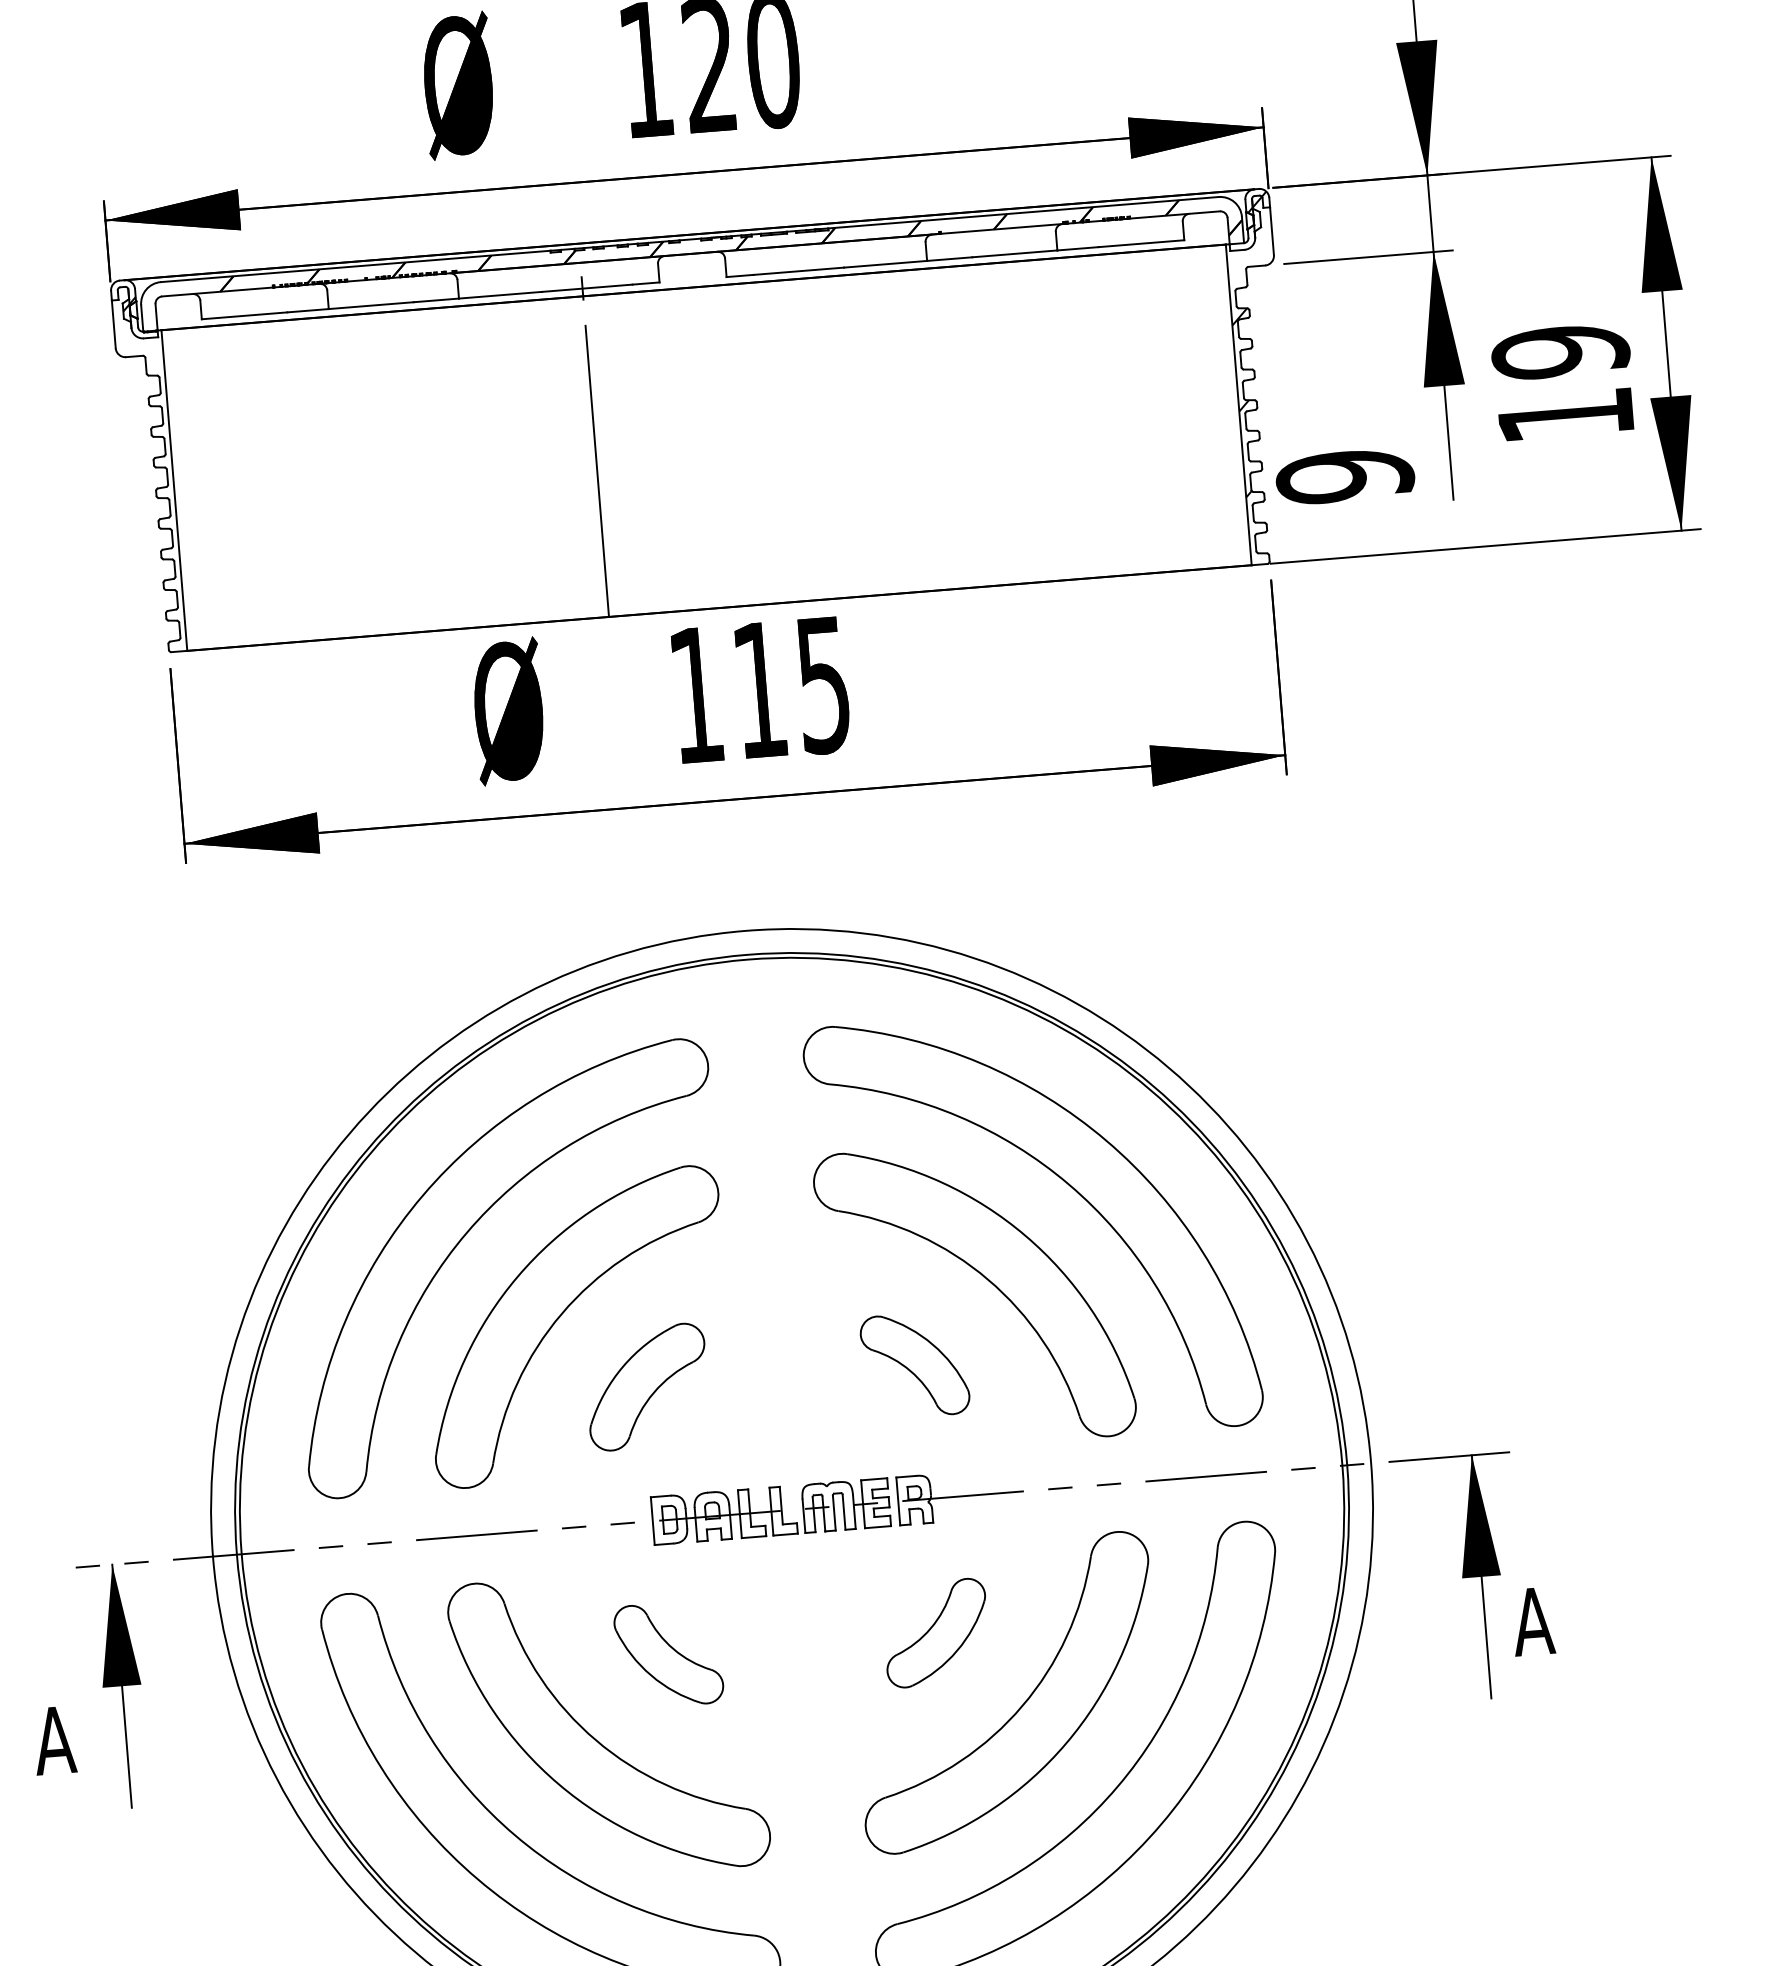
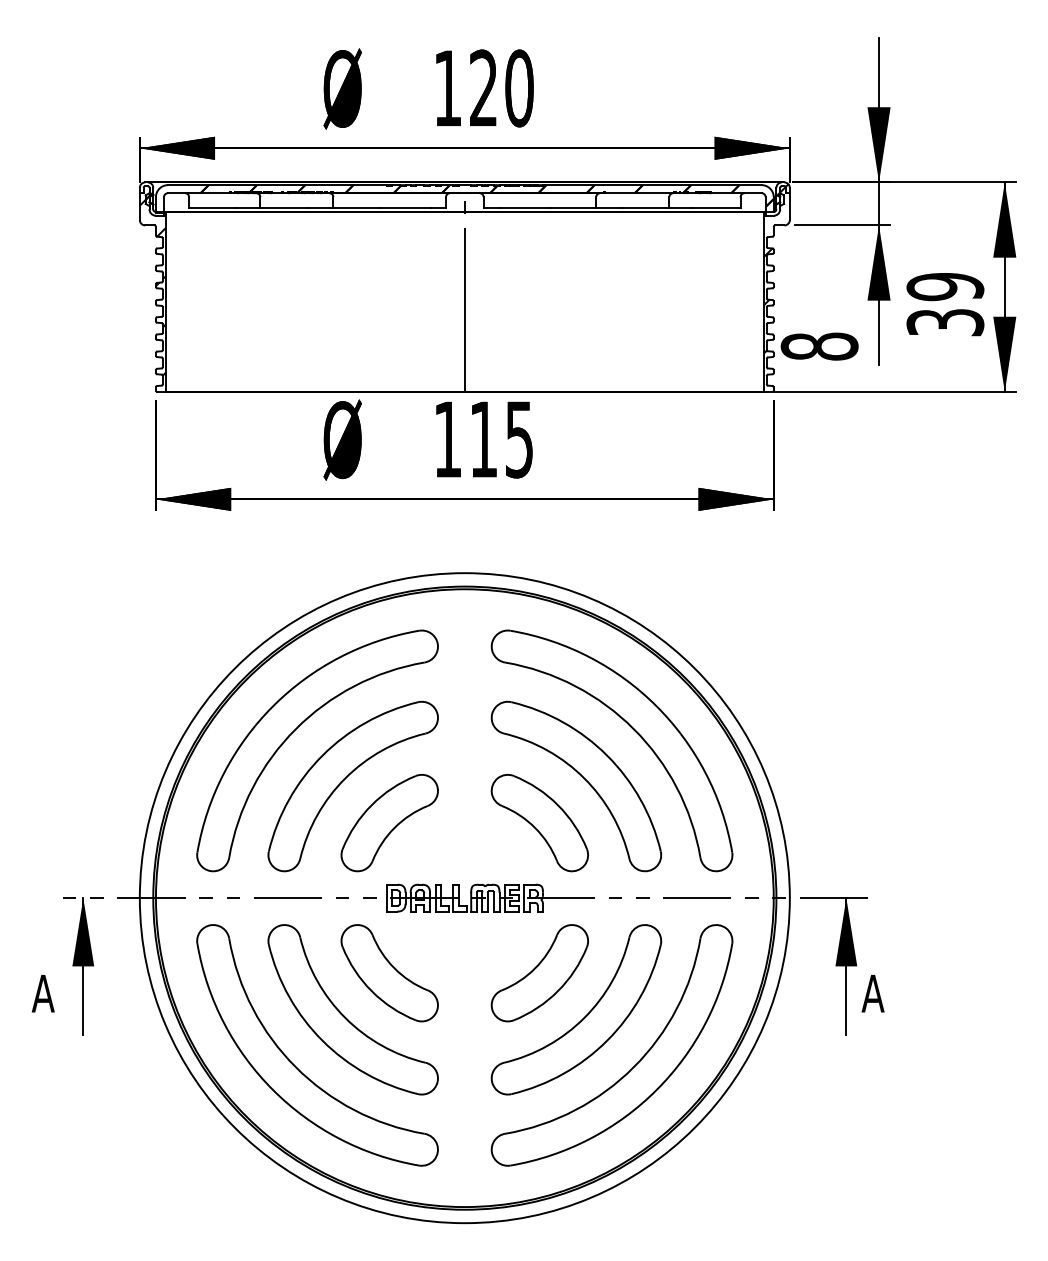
text: (1565, 415) -> (945, 322), 19 -> 39
line: (593, 436) -> (464, 290), moved
hatch: (147, 463) -> (152, 285), added
text: (1344, 476) -> (819, 346), 9 -> 8
part: (914, 1364) -> (539, 822), size x1.67
part: (647, 1387) -> (389, 823), size x1.43
part: (935, 1633) -> (539, 973), size x1.67
part: (668, 1655) -> (389, 973), size x1.67

